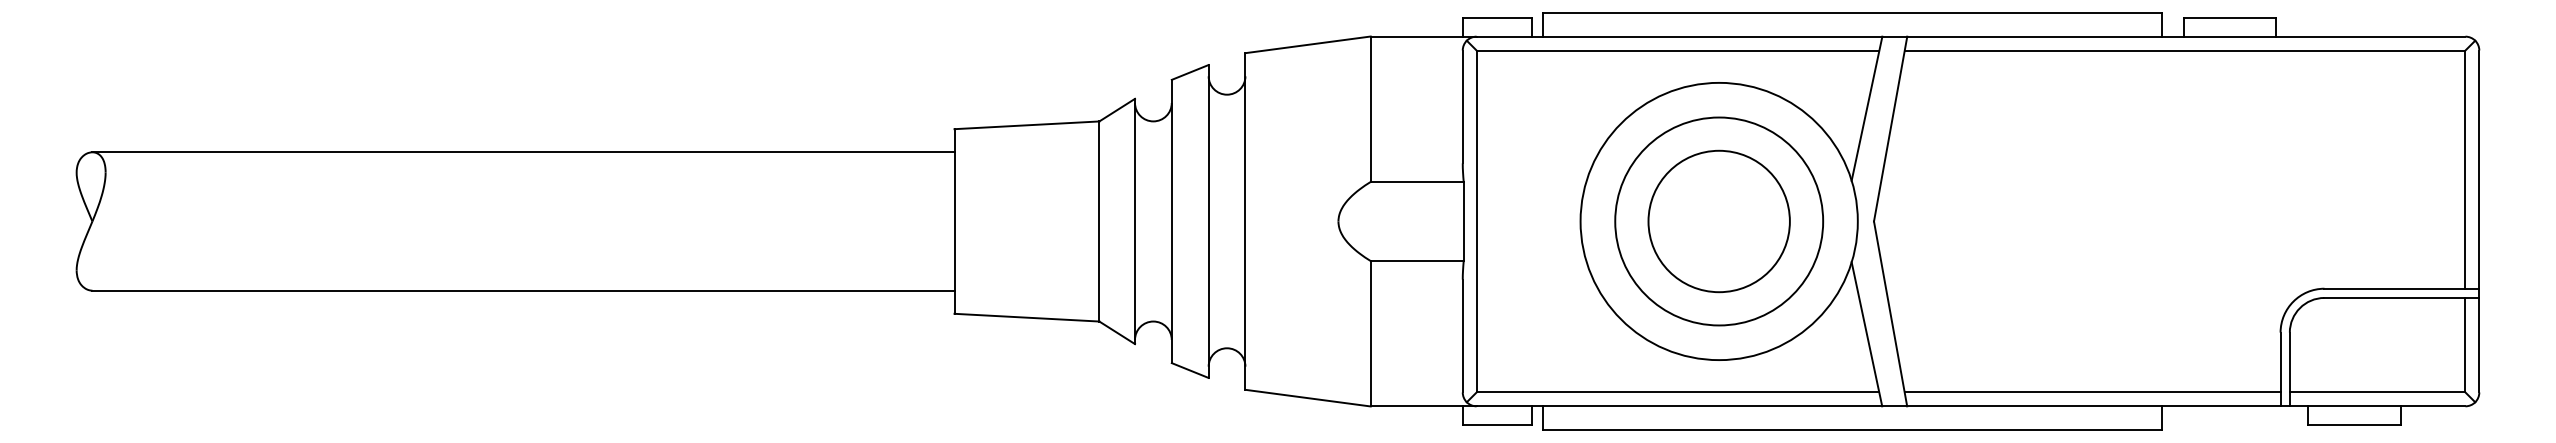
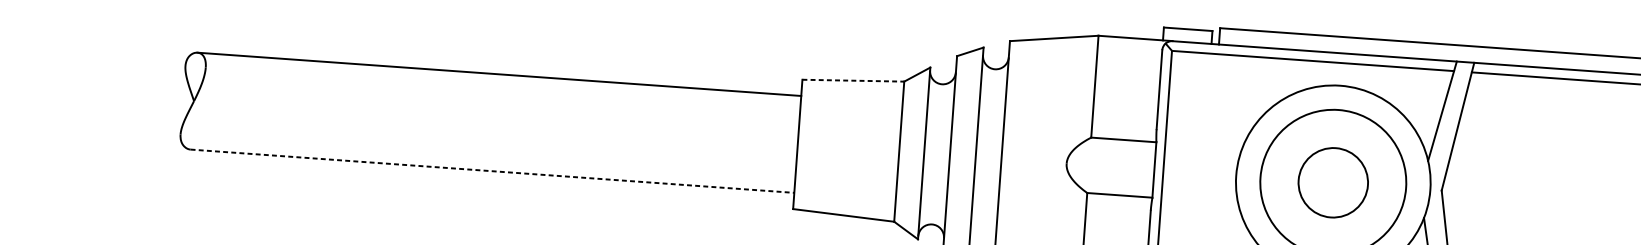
line: (1026, 125) -> (853, 80), solid -> dashed
circle: (1718, 221) -> (1332, 182), size x0.7
line: (523, 290) -> (492, 171), solid -> dashed

